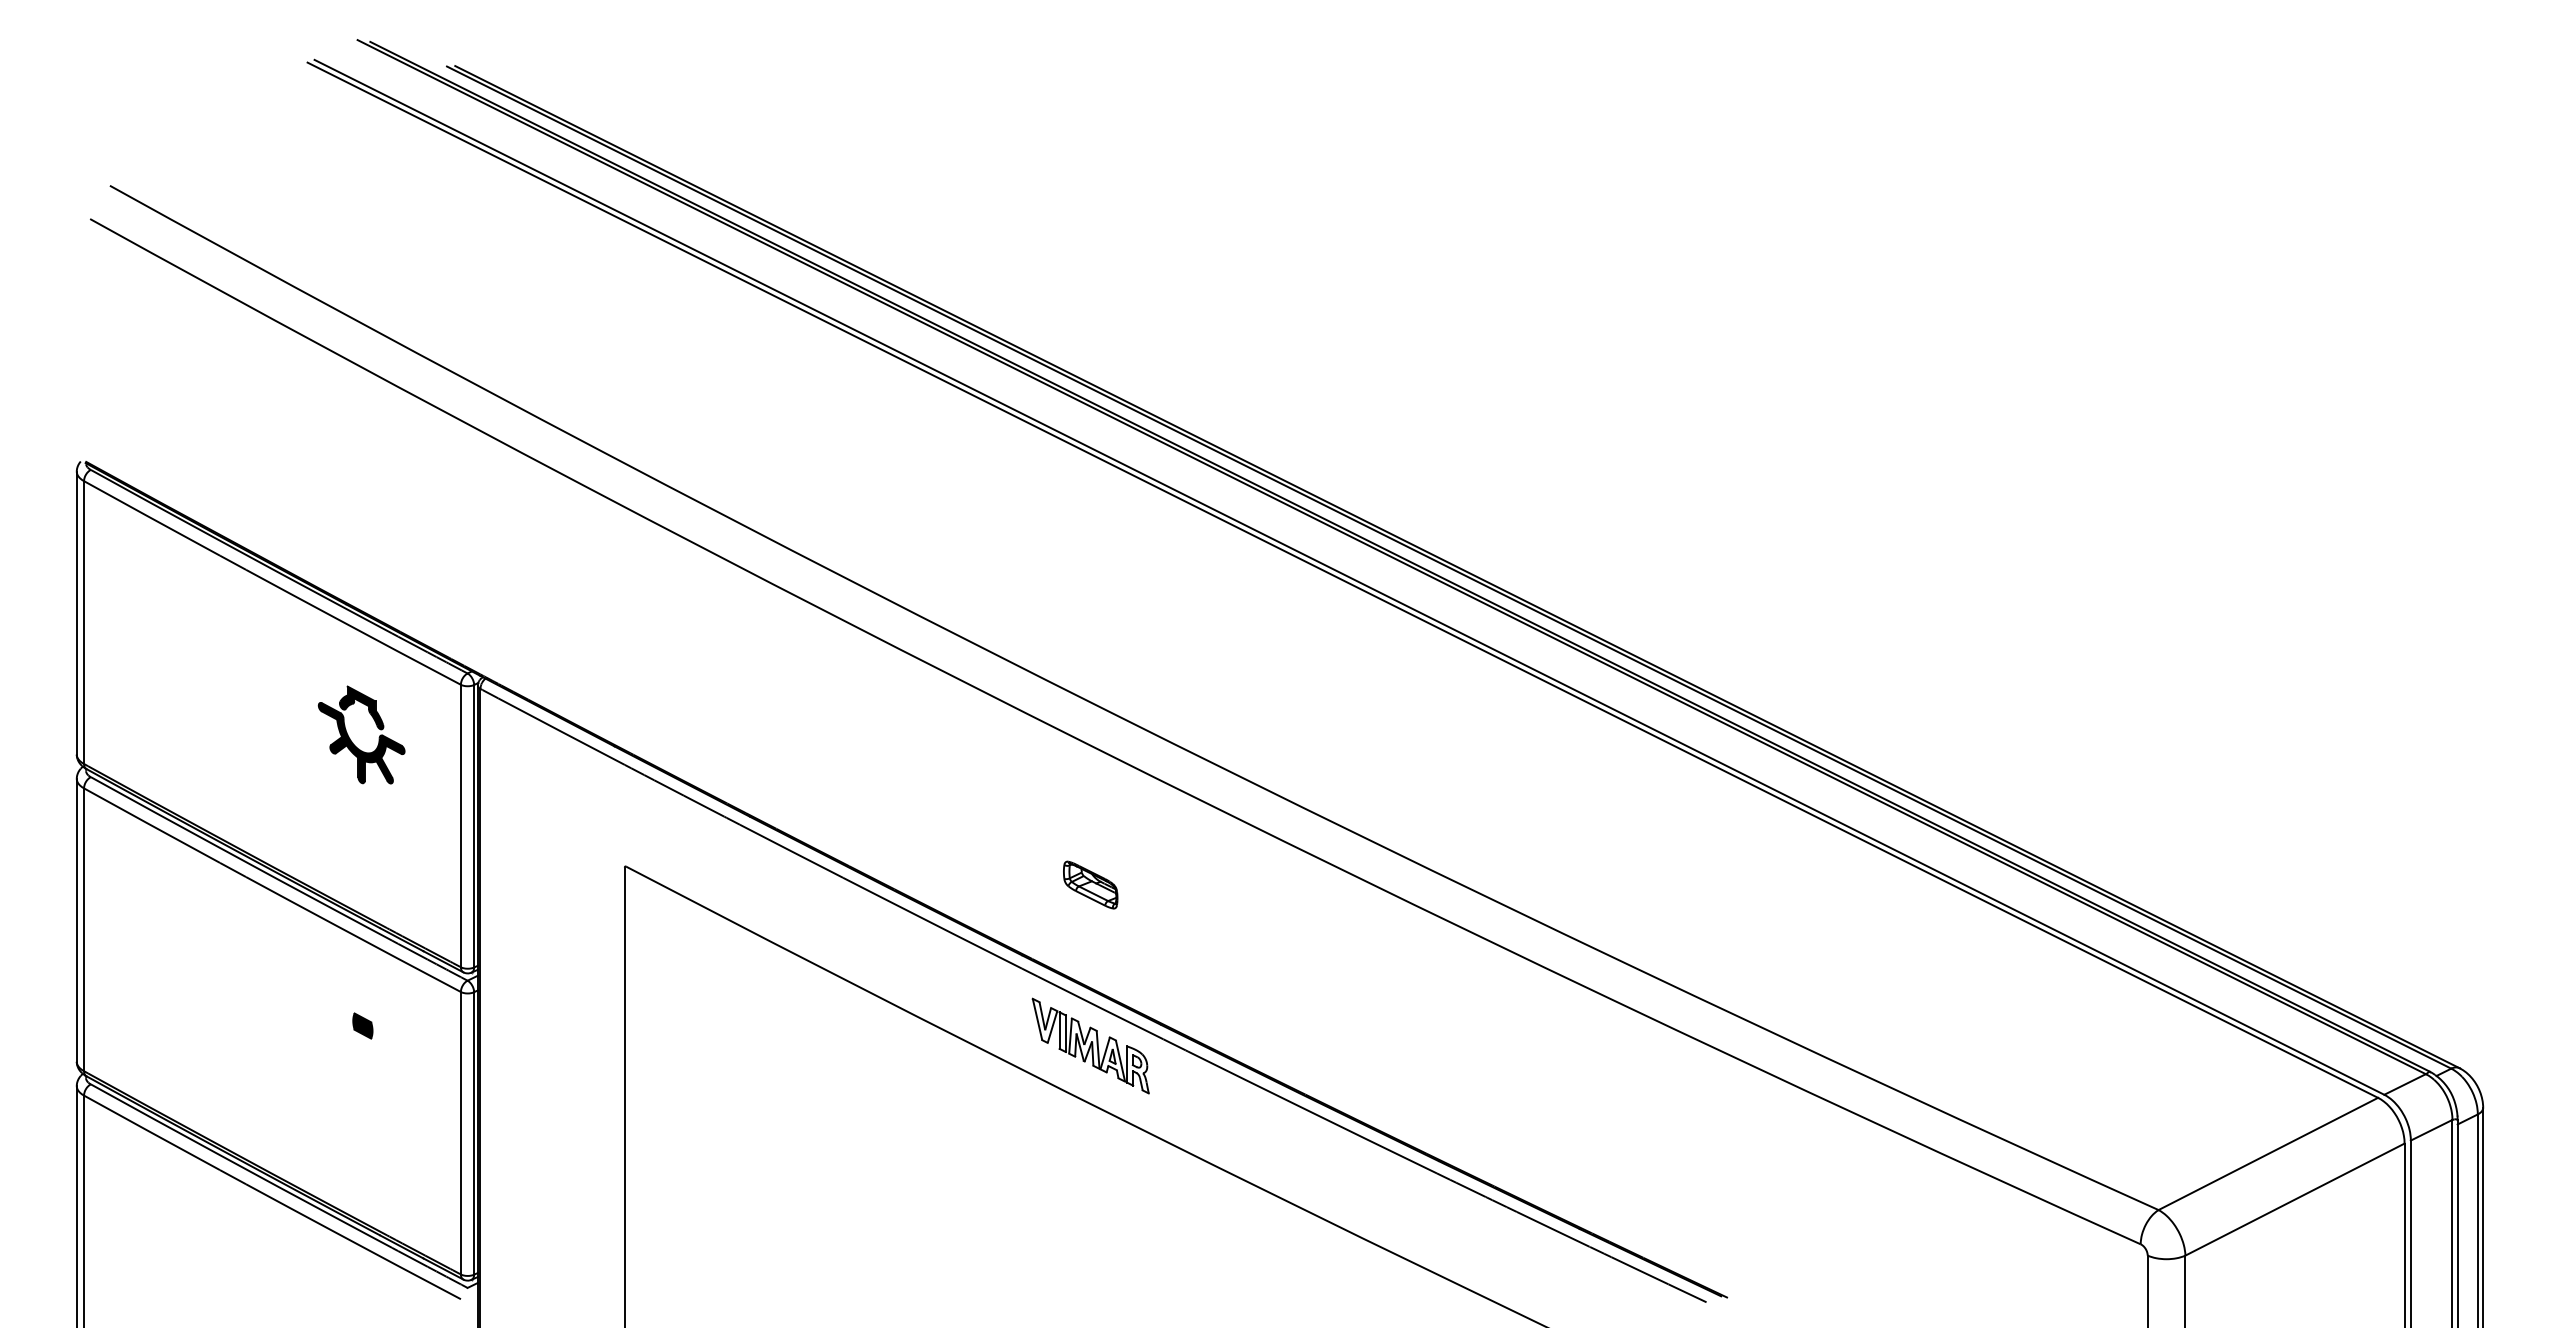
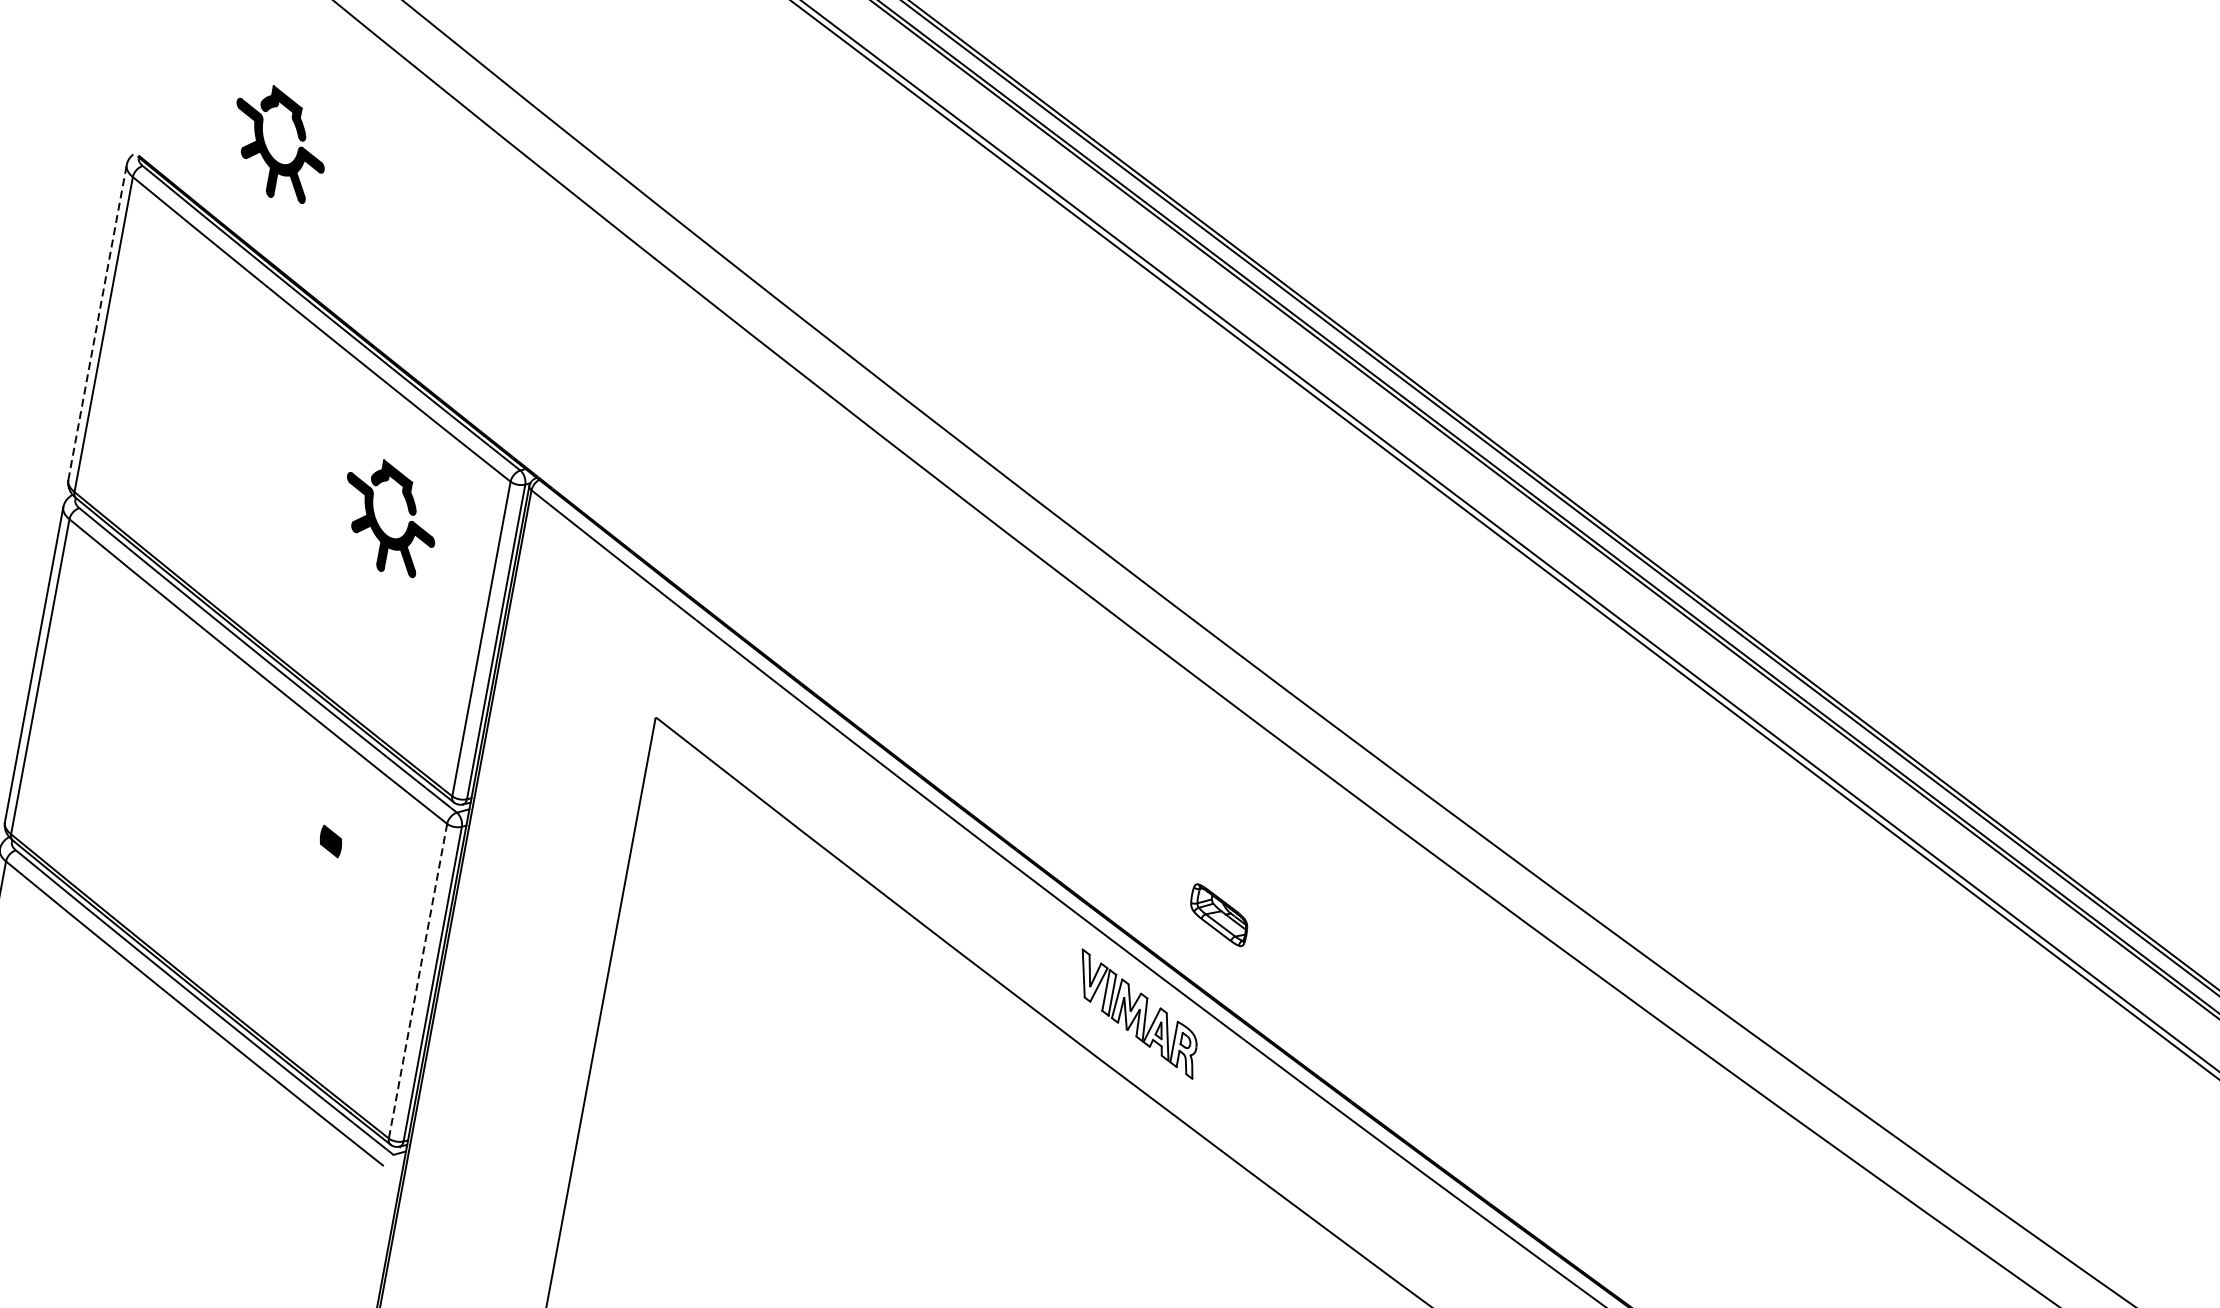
part: (196, 434) -> (267, 148), added
line: (76, 612) -> (97, 321), solid -> dashed
part: (1090, 884) -> (1219, 914), moved
line: (460, 1133) -> (417, 981), solid -> dashed

